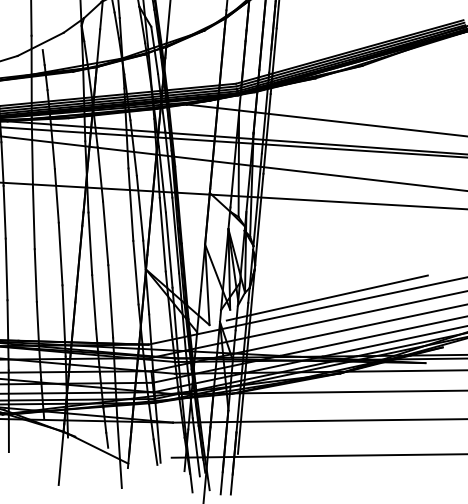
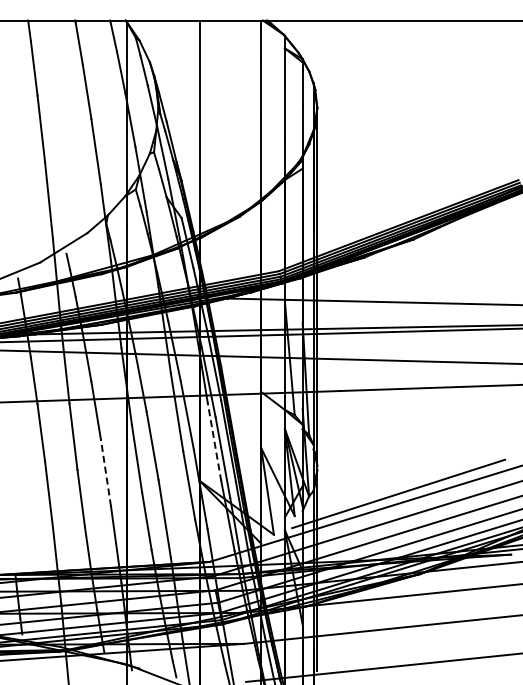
line: (162, 234) -> (214, 441), solid -> dashed
line: (60, 253) -> (105, 472), solid -> dashed

